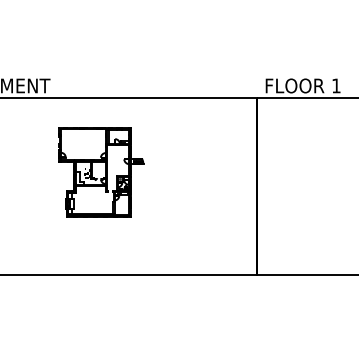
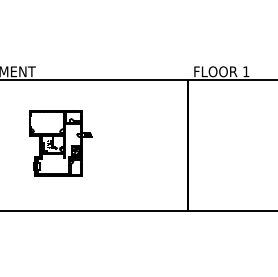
part: (101, 172) -> (60, 143), moved

